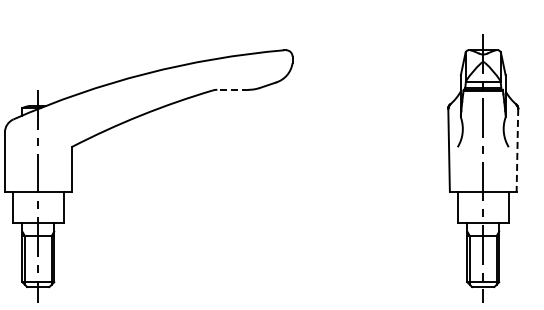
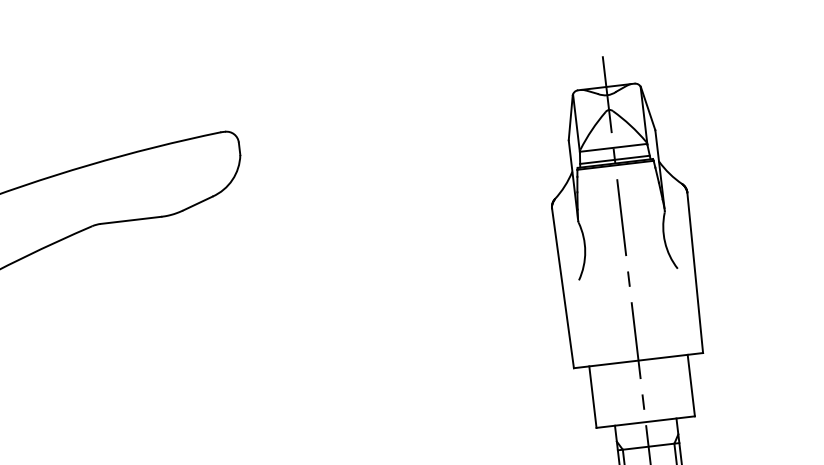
line: (232, 89) -> (130, 219), dashed -> solid
line: (517, 150) -> (695, 273), dashed -> solid

